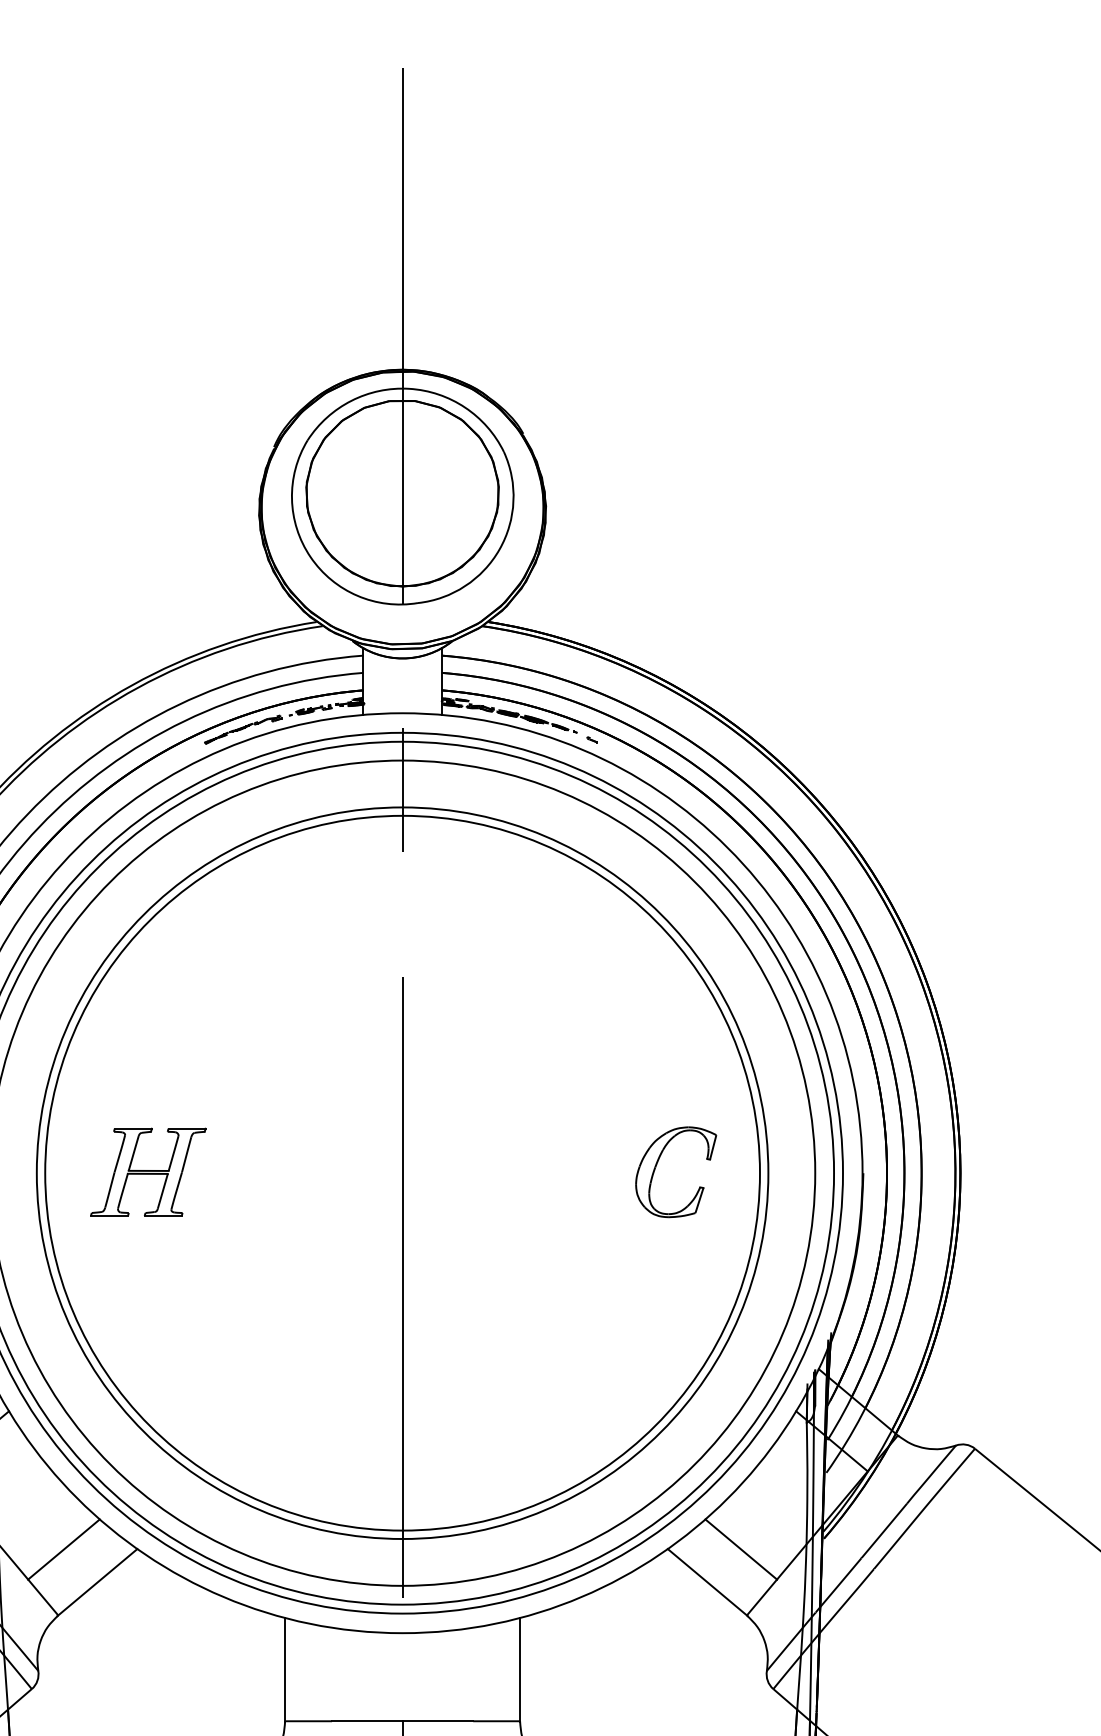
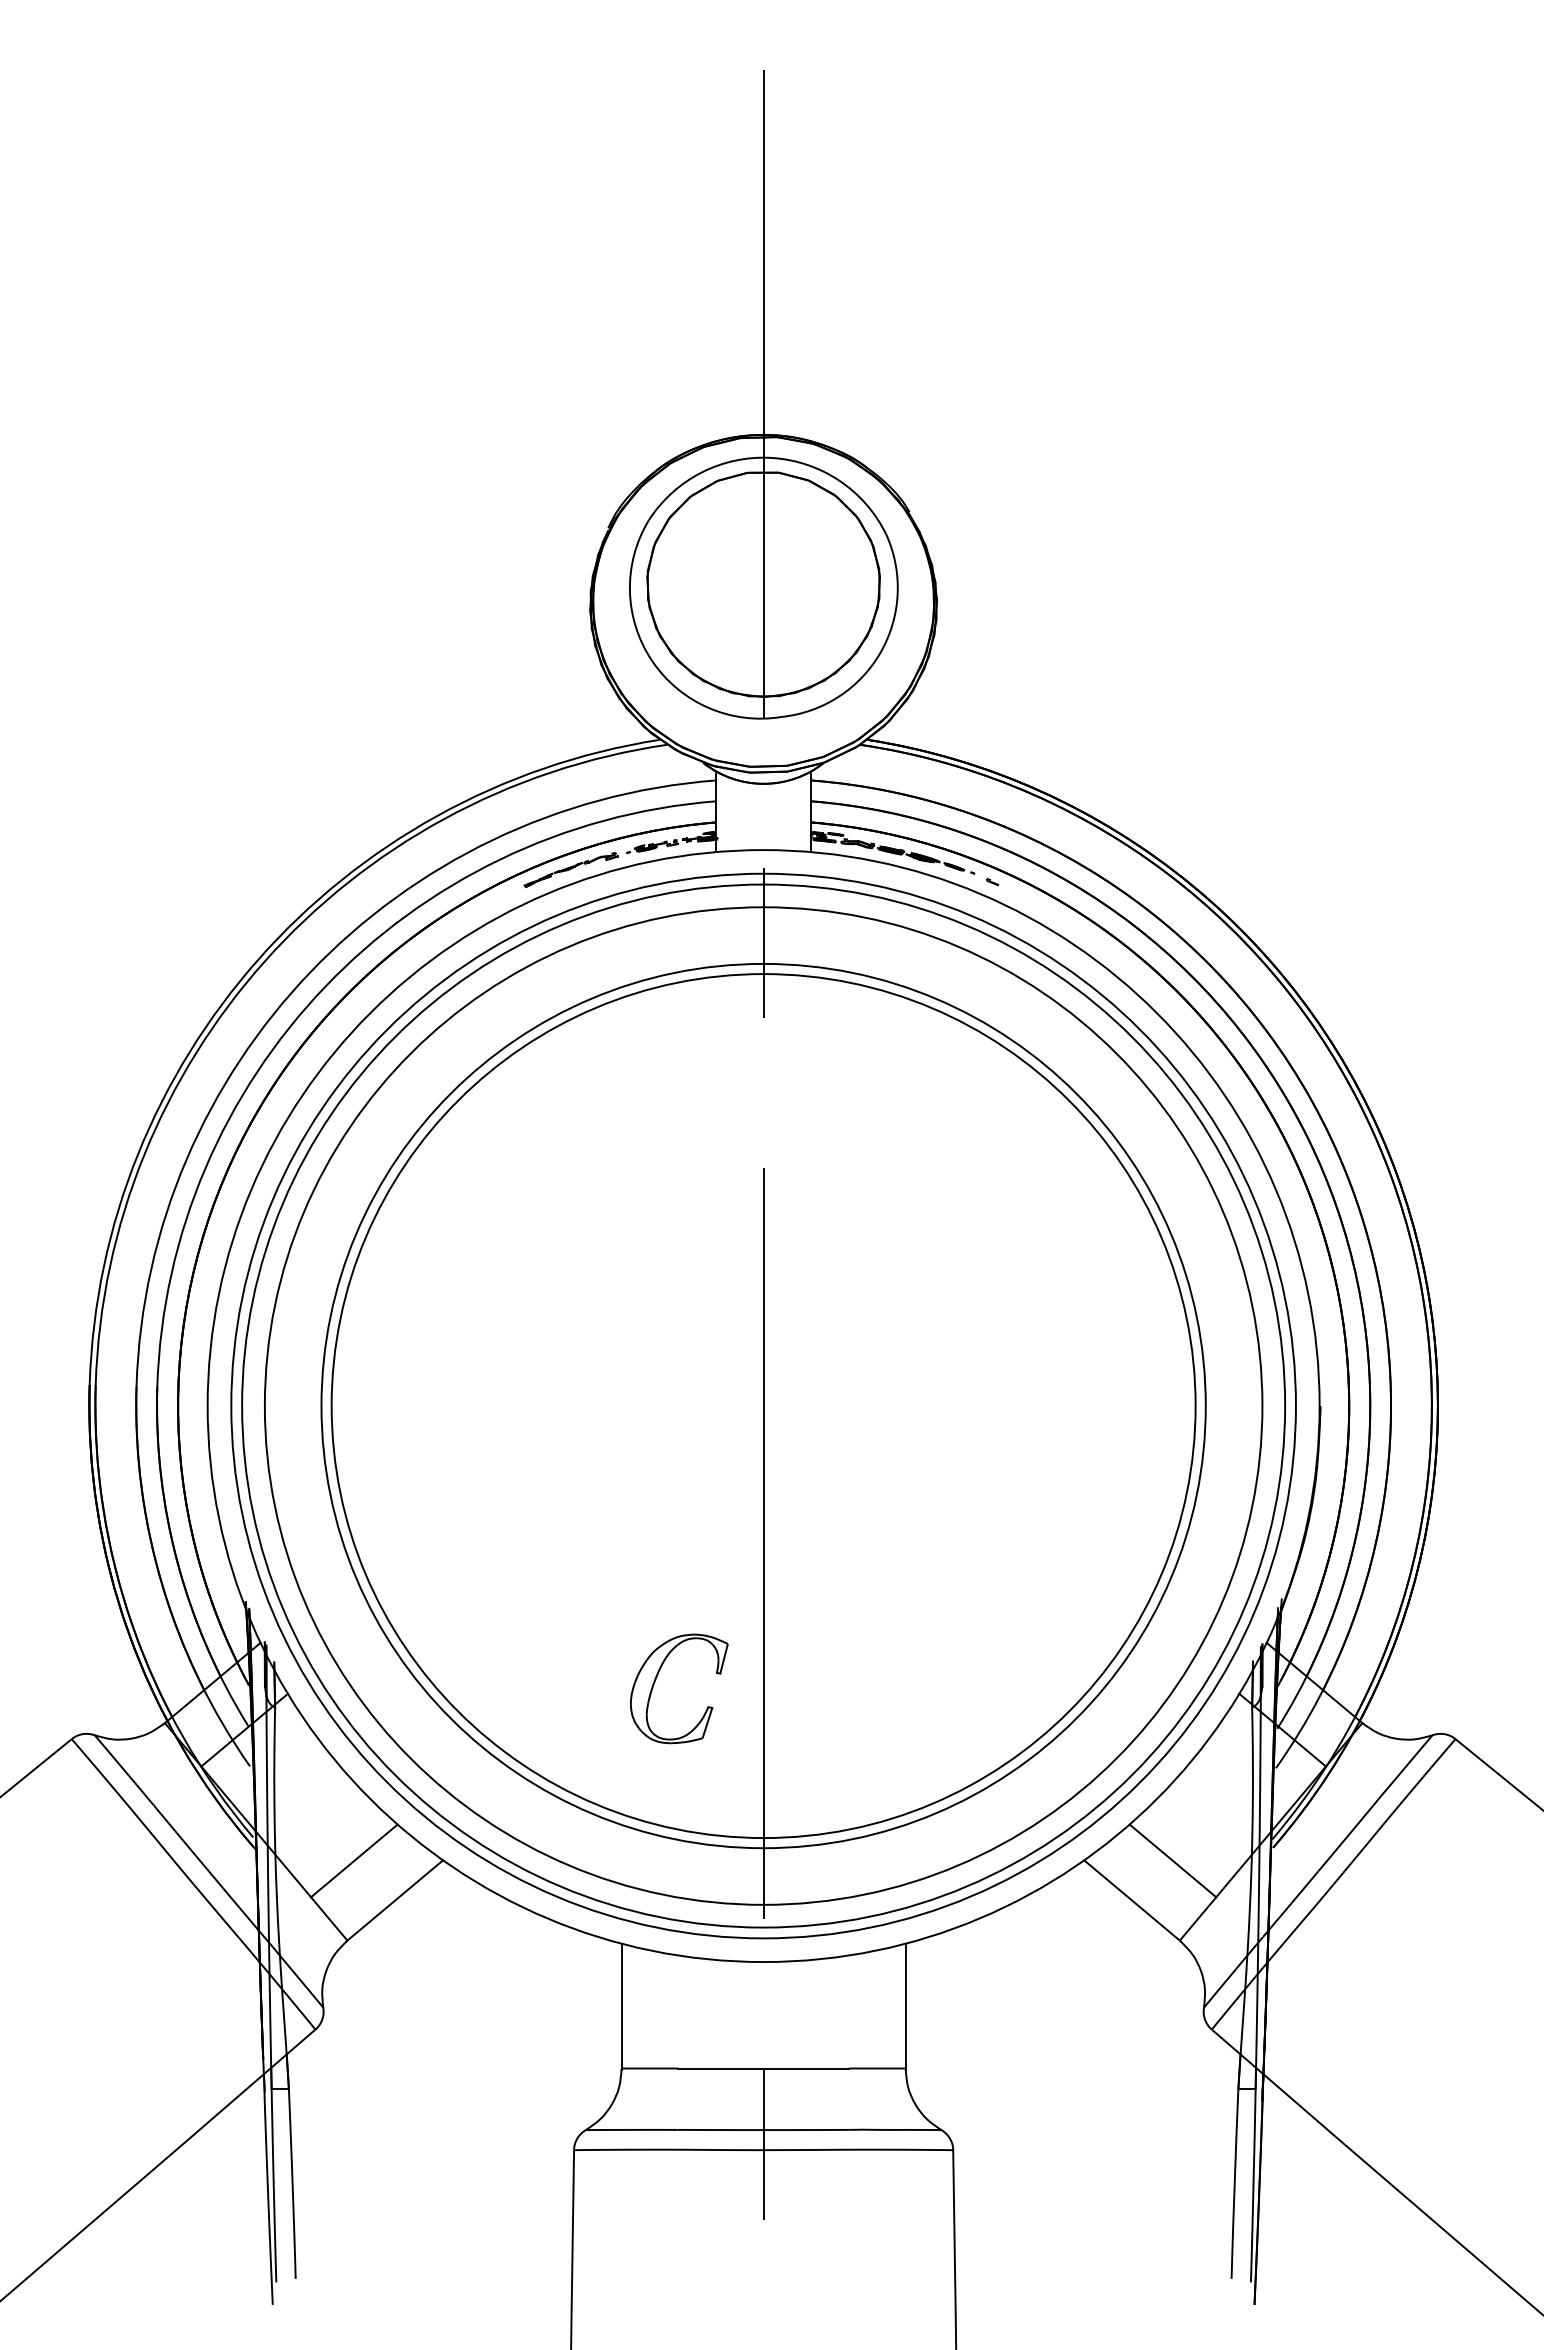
part: (658, 1162) -> (657, 1677), moved
part: (148, 1171) -> (456, 1404), removed

